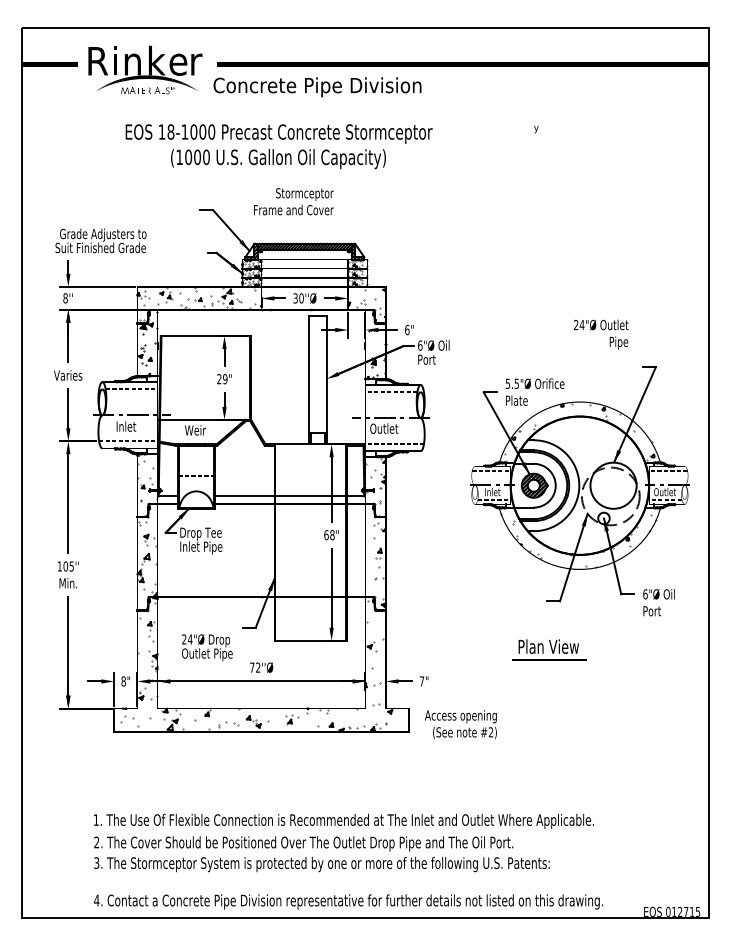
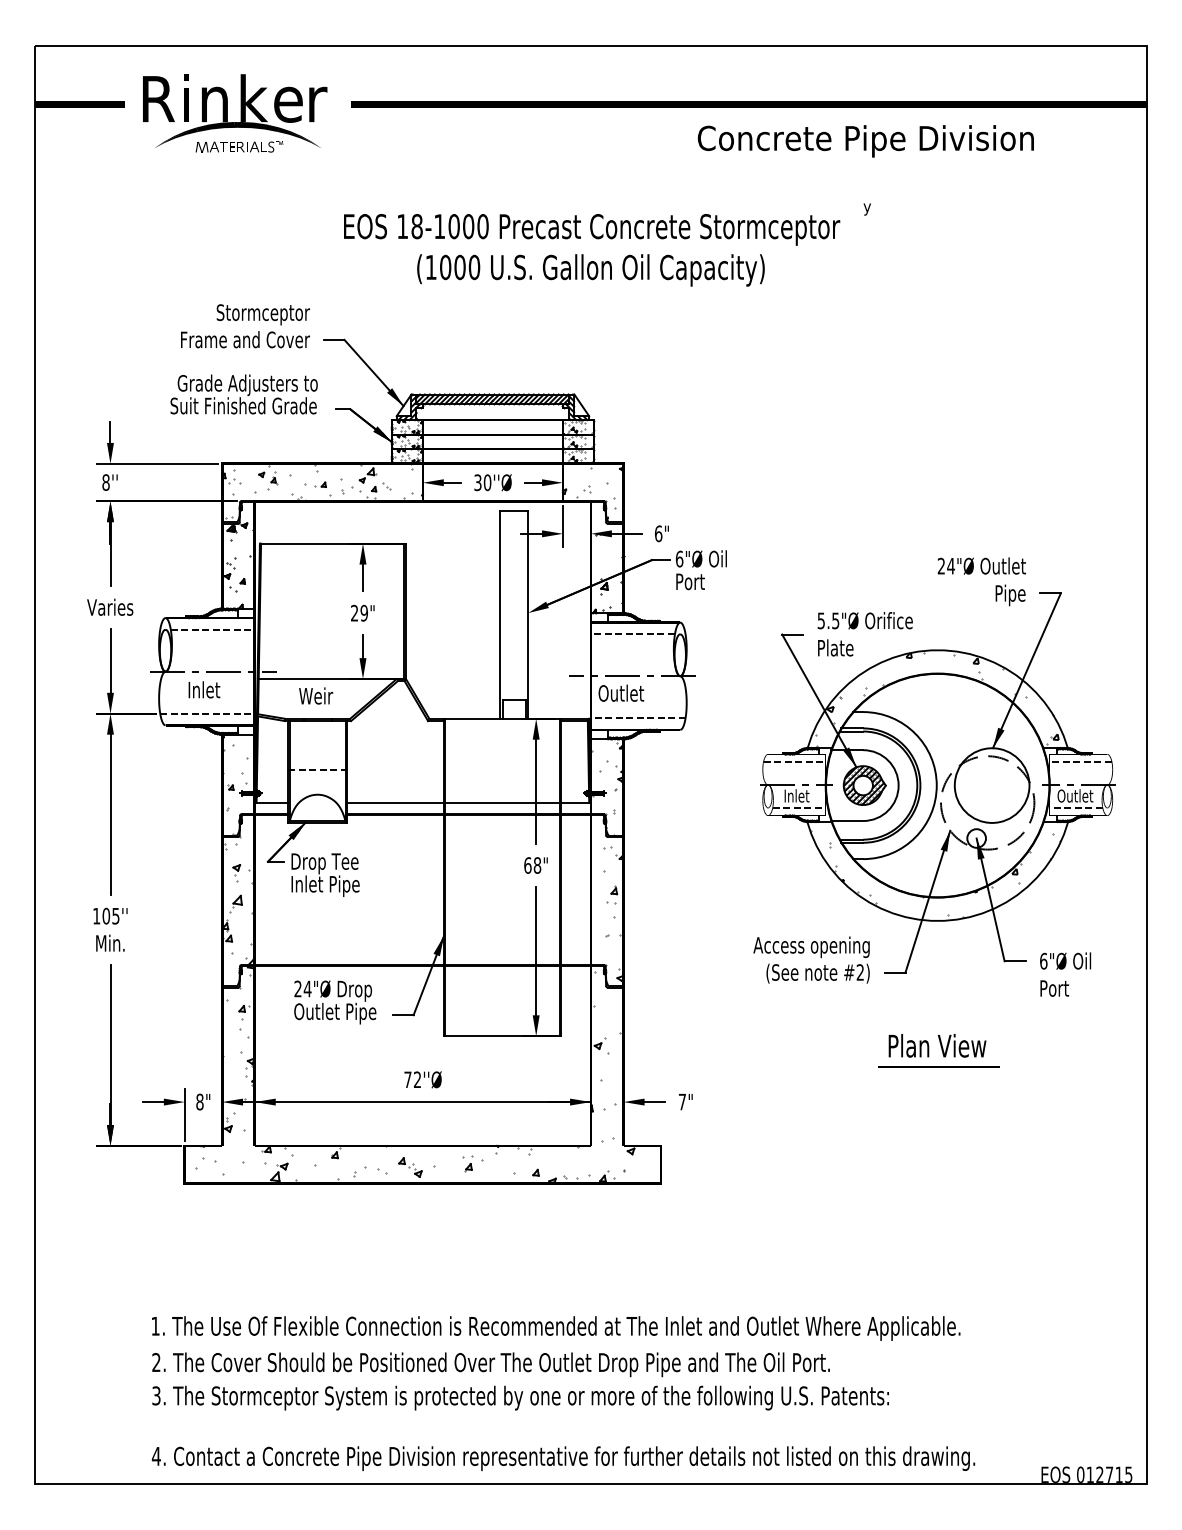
text: (317, 87) -> (865, 141), moved
text: (278, 146) -> (591, 249), moved
text: (293, 201) -> (244, 325), moved
text: (100, 240) -> (243, 393), moved
text: (601, 334) -> (982, 581), moved
text: (207, 647) -> (335, 1001), moved
text: (549, 649) -> (938, 1050), moved
text: (460, 724) -> (810, 959), moved

